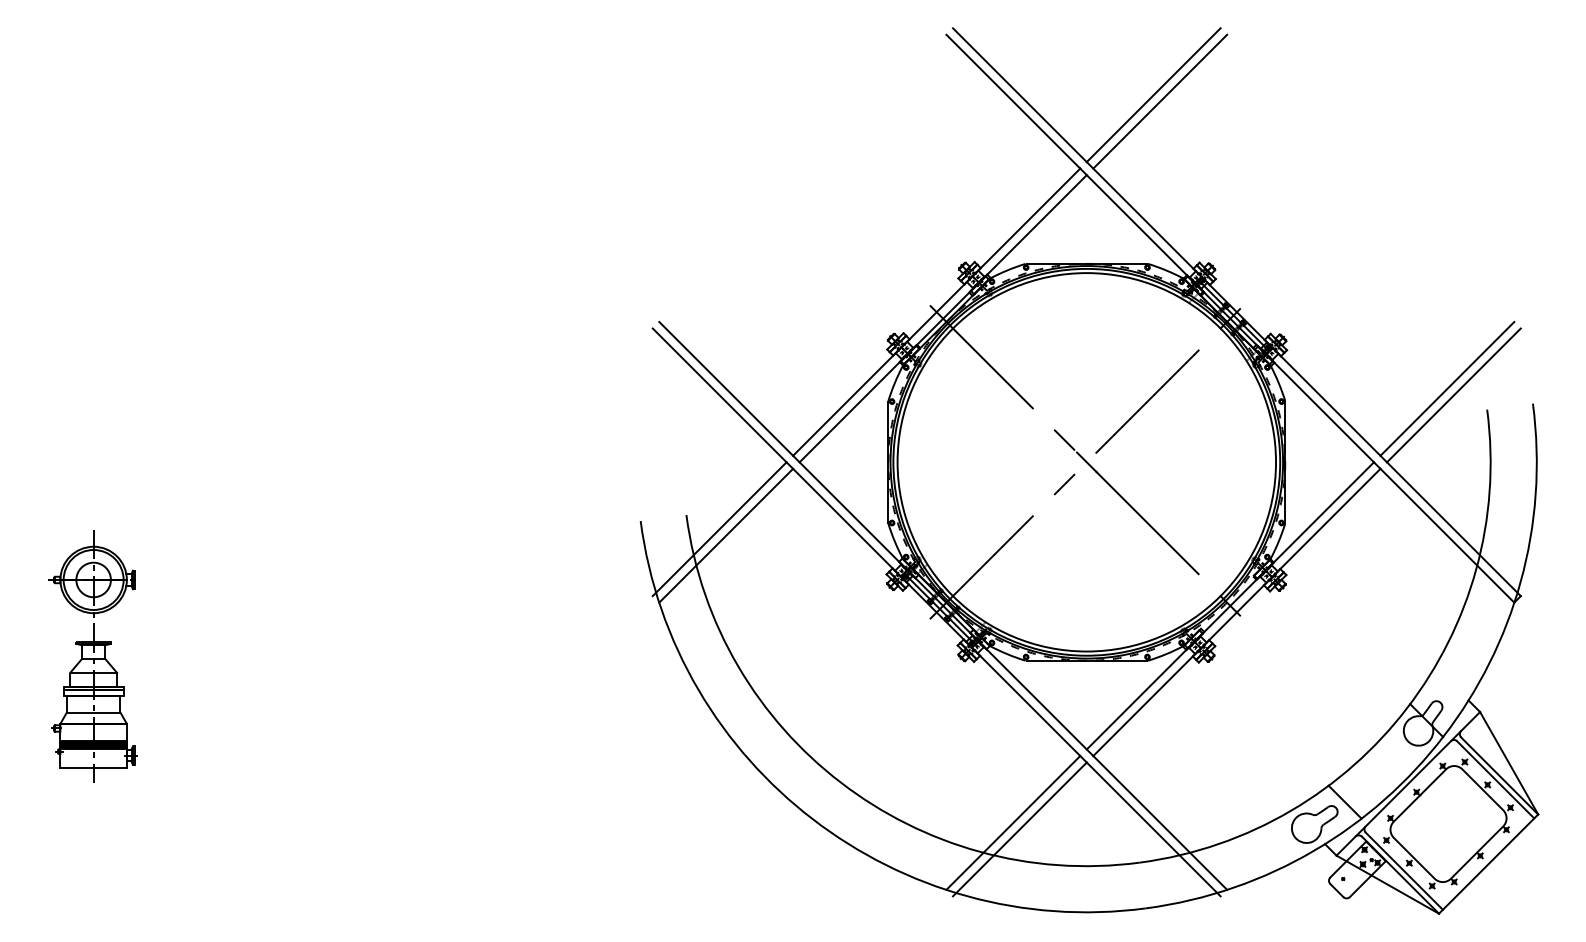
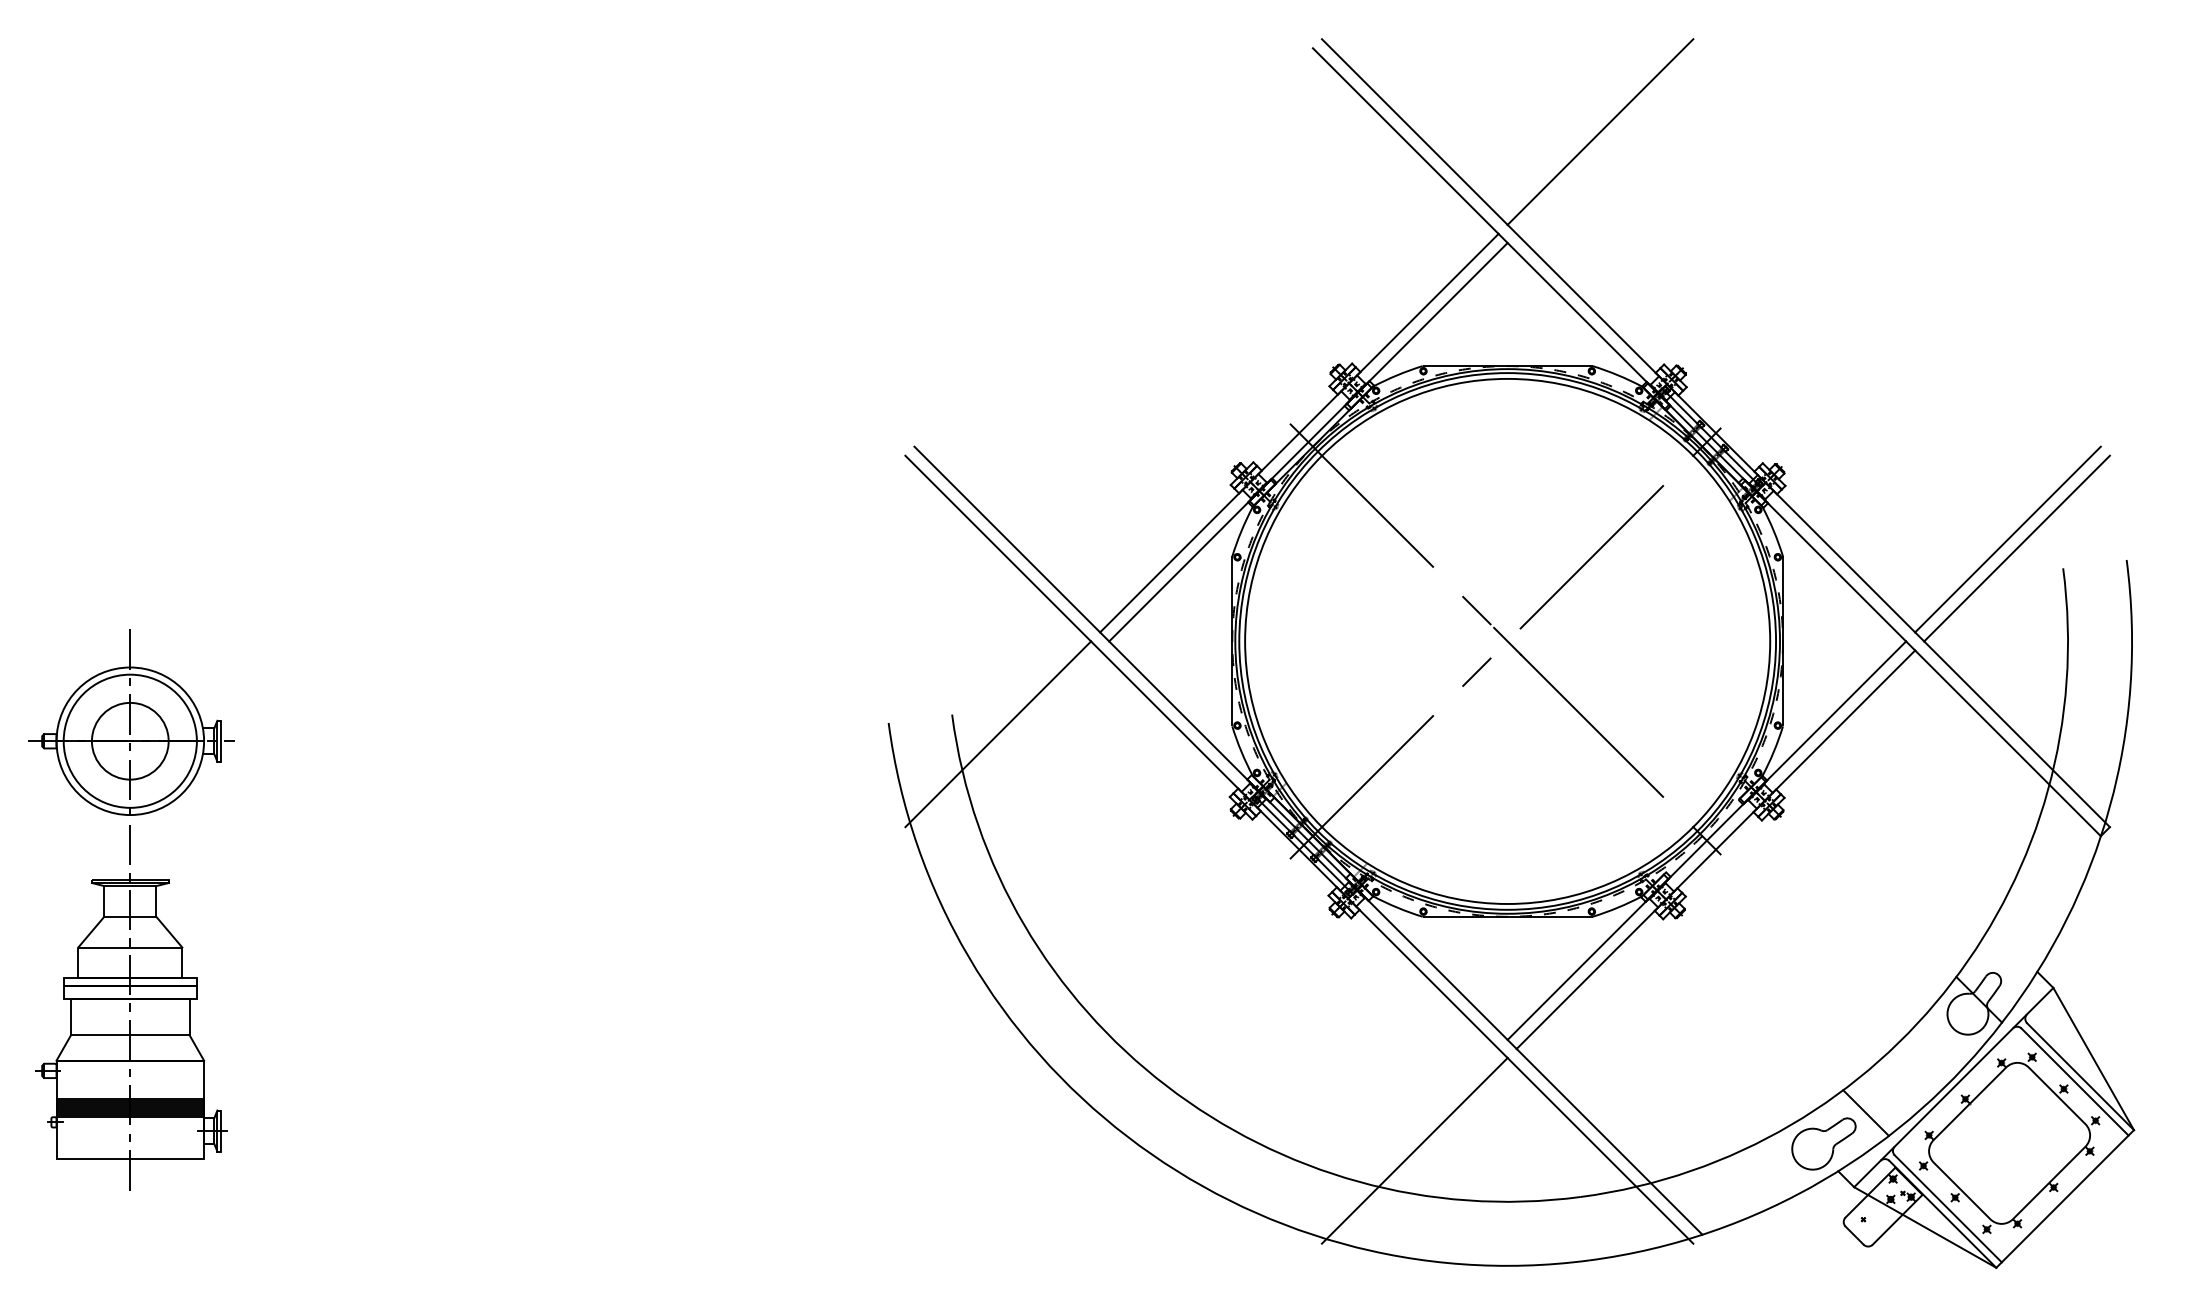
line: (1160, 101) -> (1609, 140), removed
line: (726, 535) -> (1007, 743), removed
part: (92, 656) -> (128, 910), size x1.6
line: (1013, 822) -> (1405, 1141), removed

